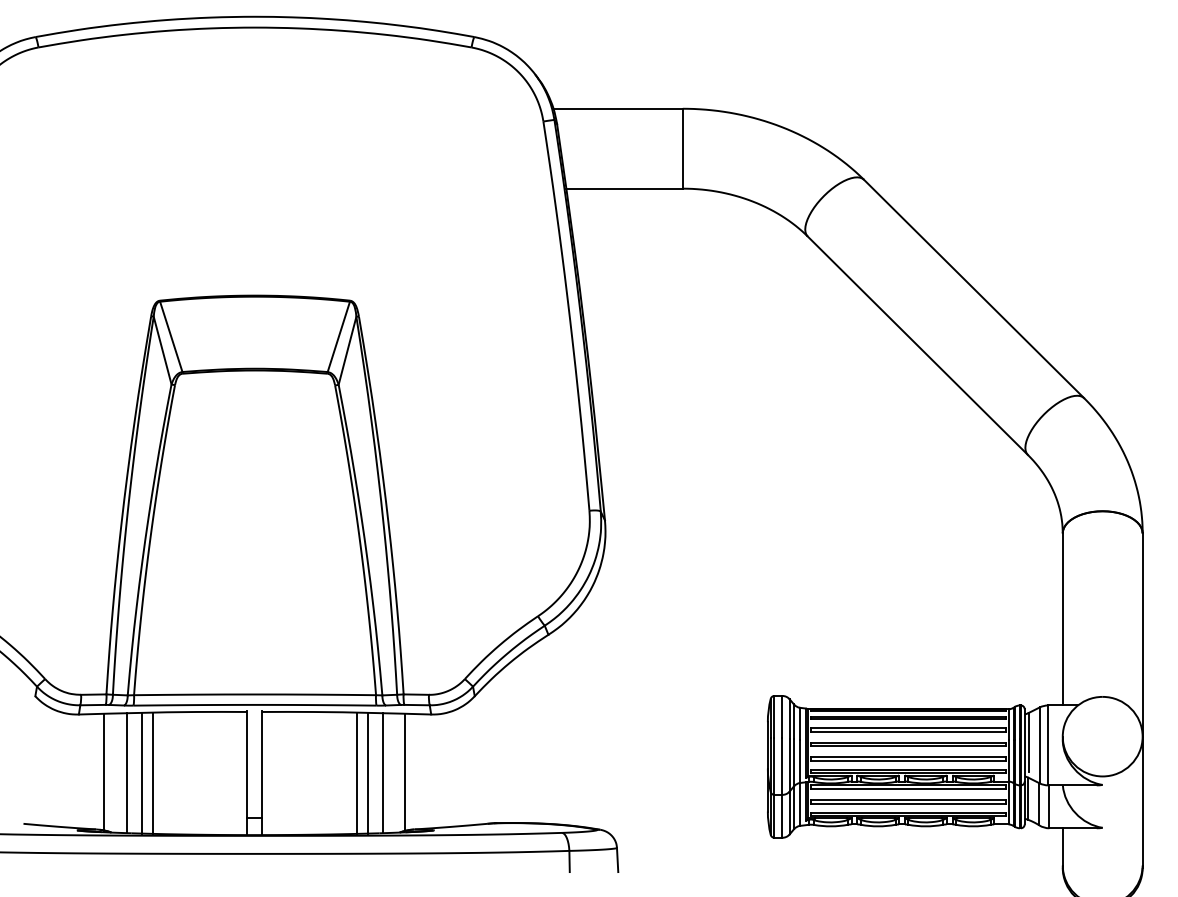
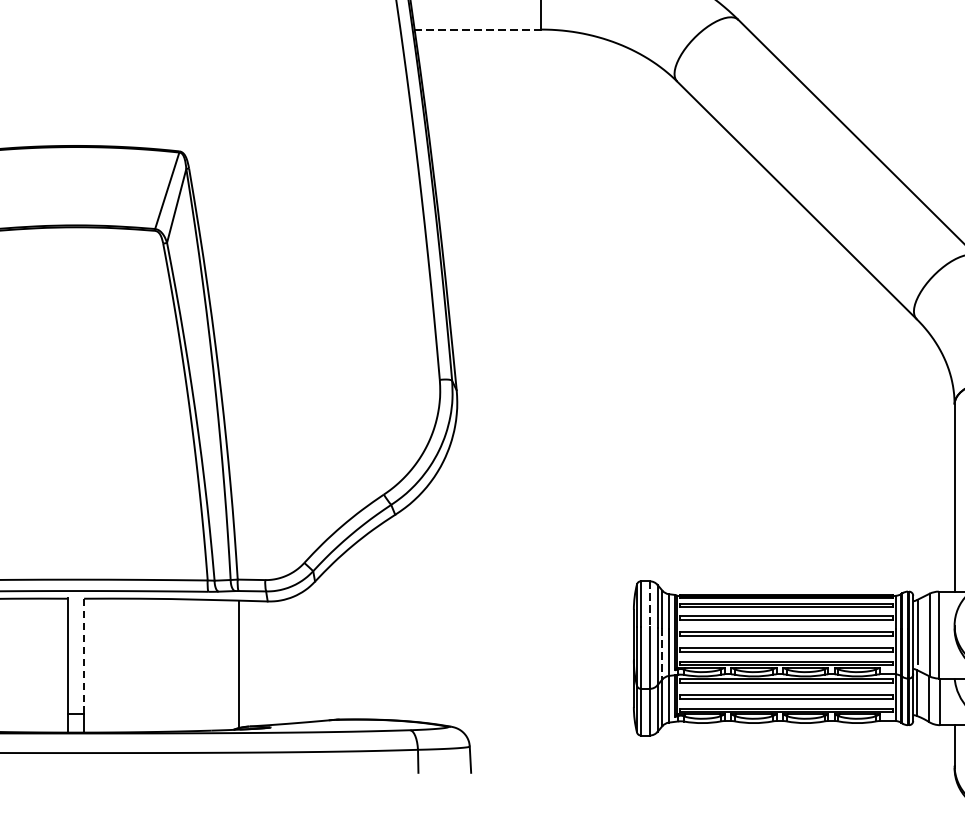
line: (624, 188) -> (477, 29), solid -> dashed
line: (782, 717) -> (649, 604), solid -> dashed
line: (794, 762) -> (662, 653), solid -> dashed
line: (262, 764) -> (84, 655), solid -> dashed
line: (356, 772) -> (186, 664), removed
line: (367, 773) -> (198, 665), removed
line: (383, 773) -> (215, 665), removed

